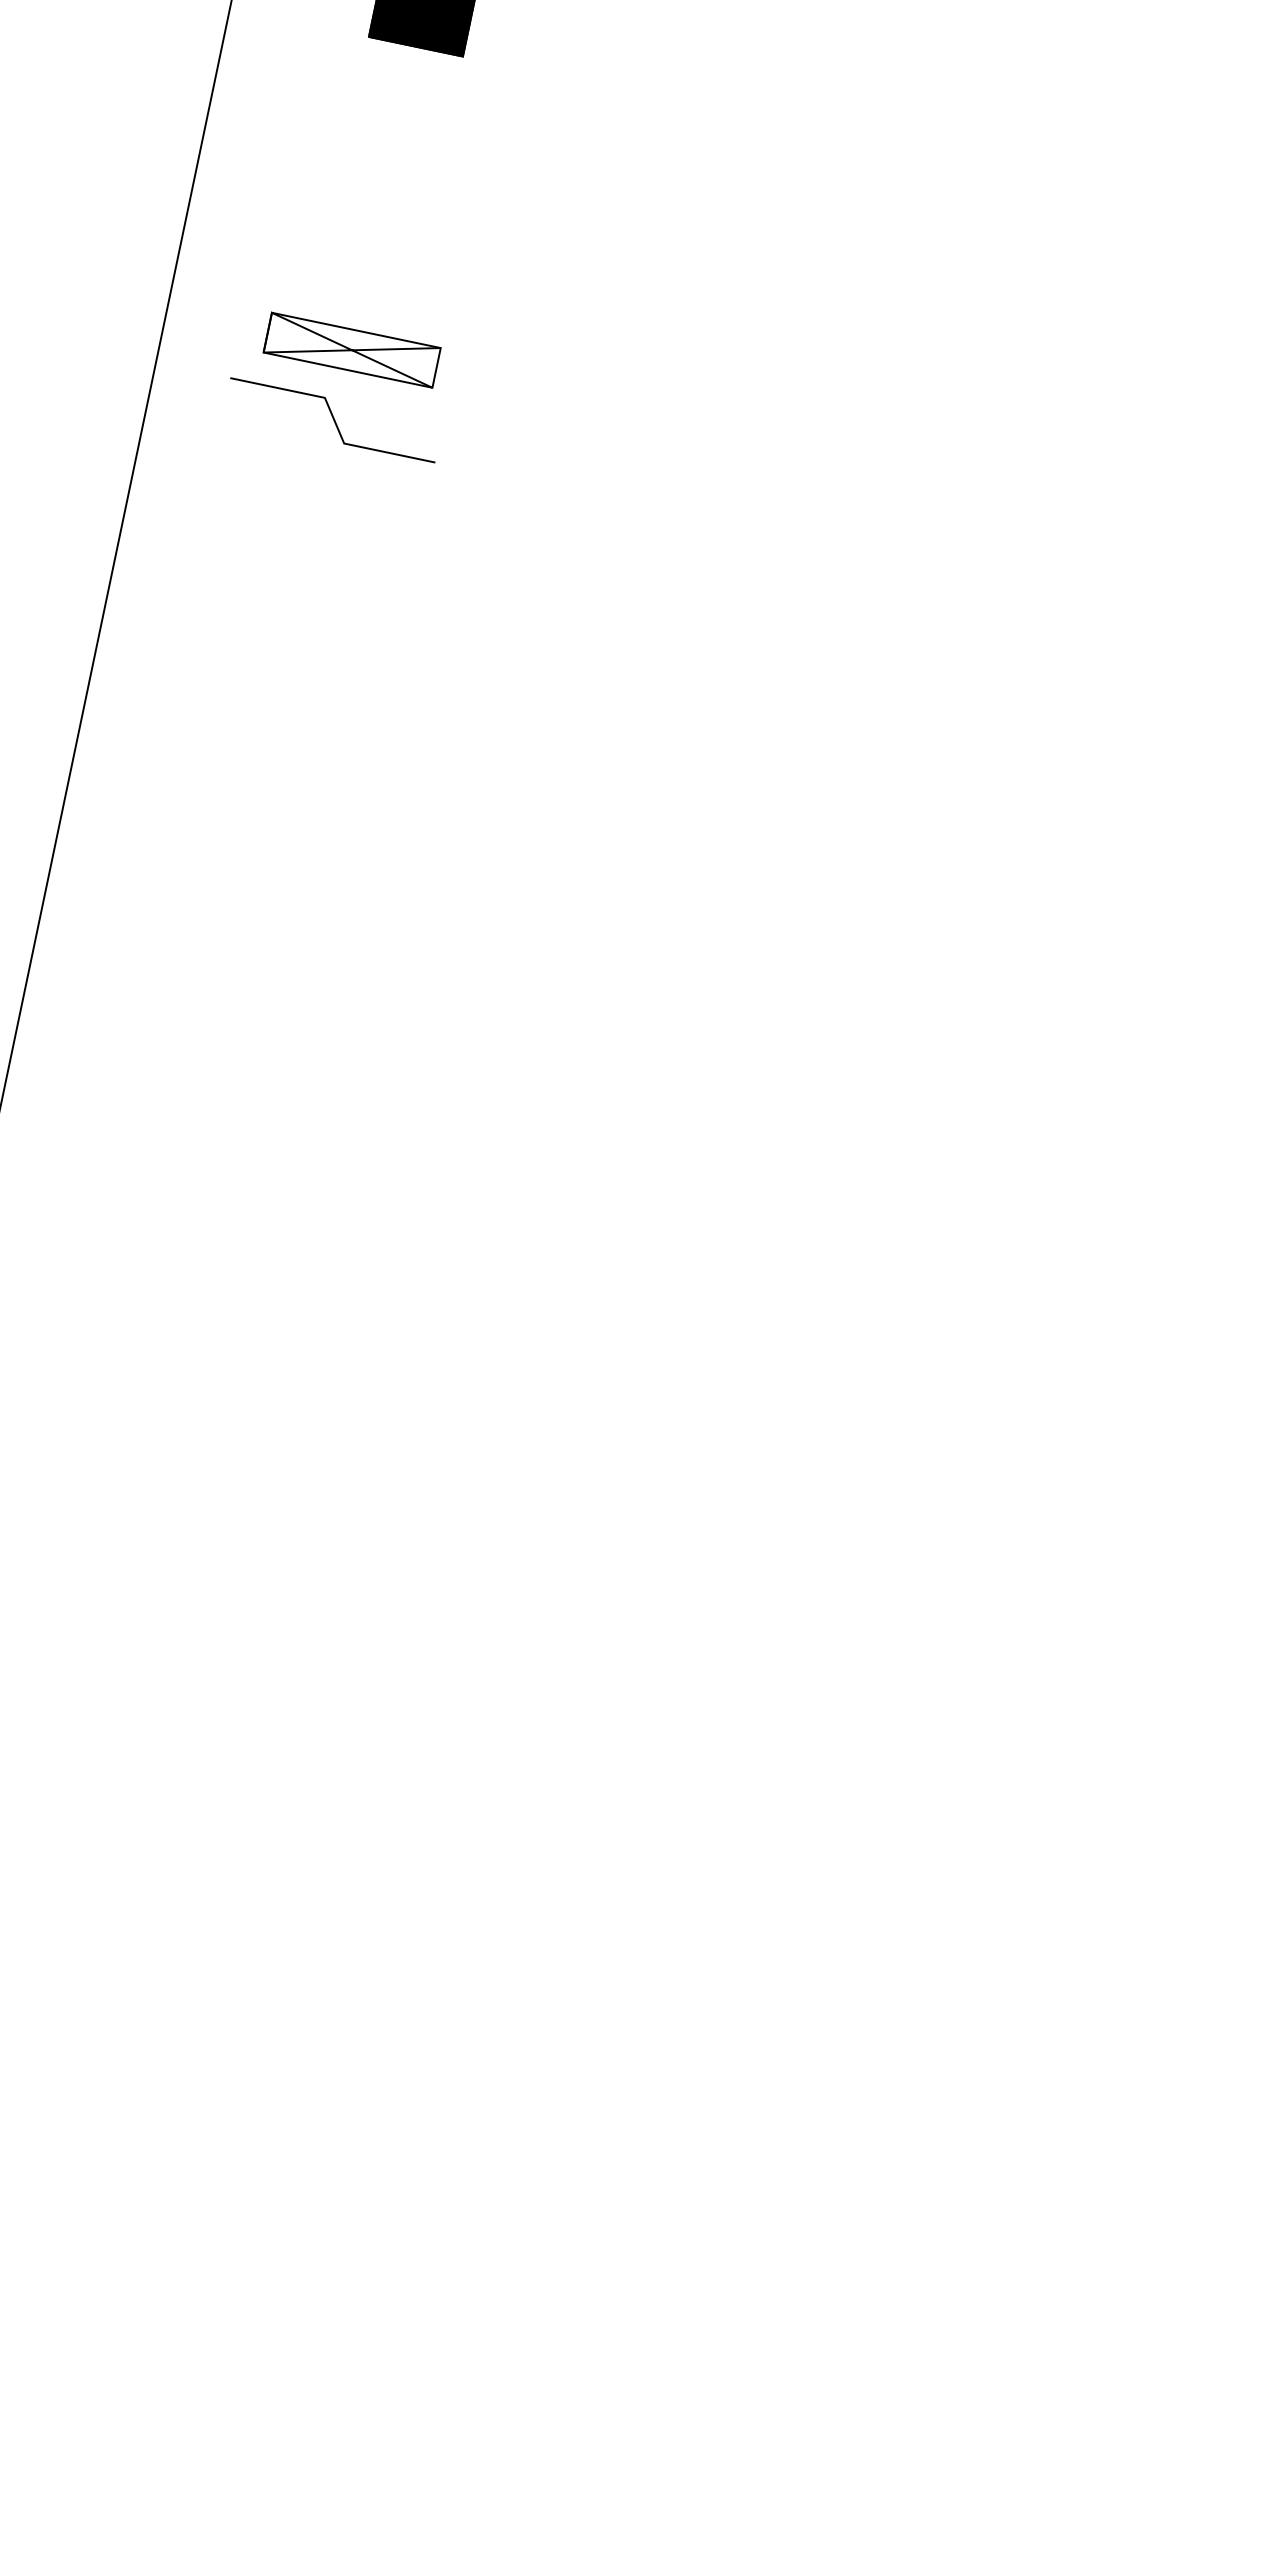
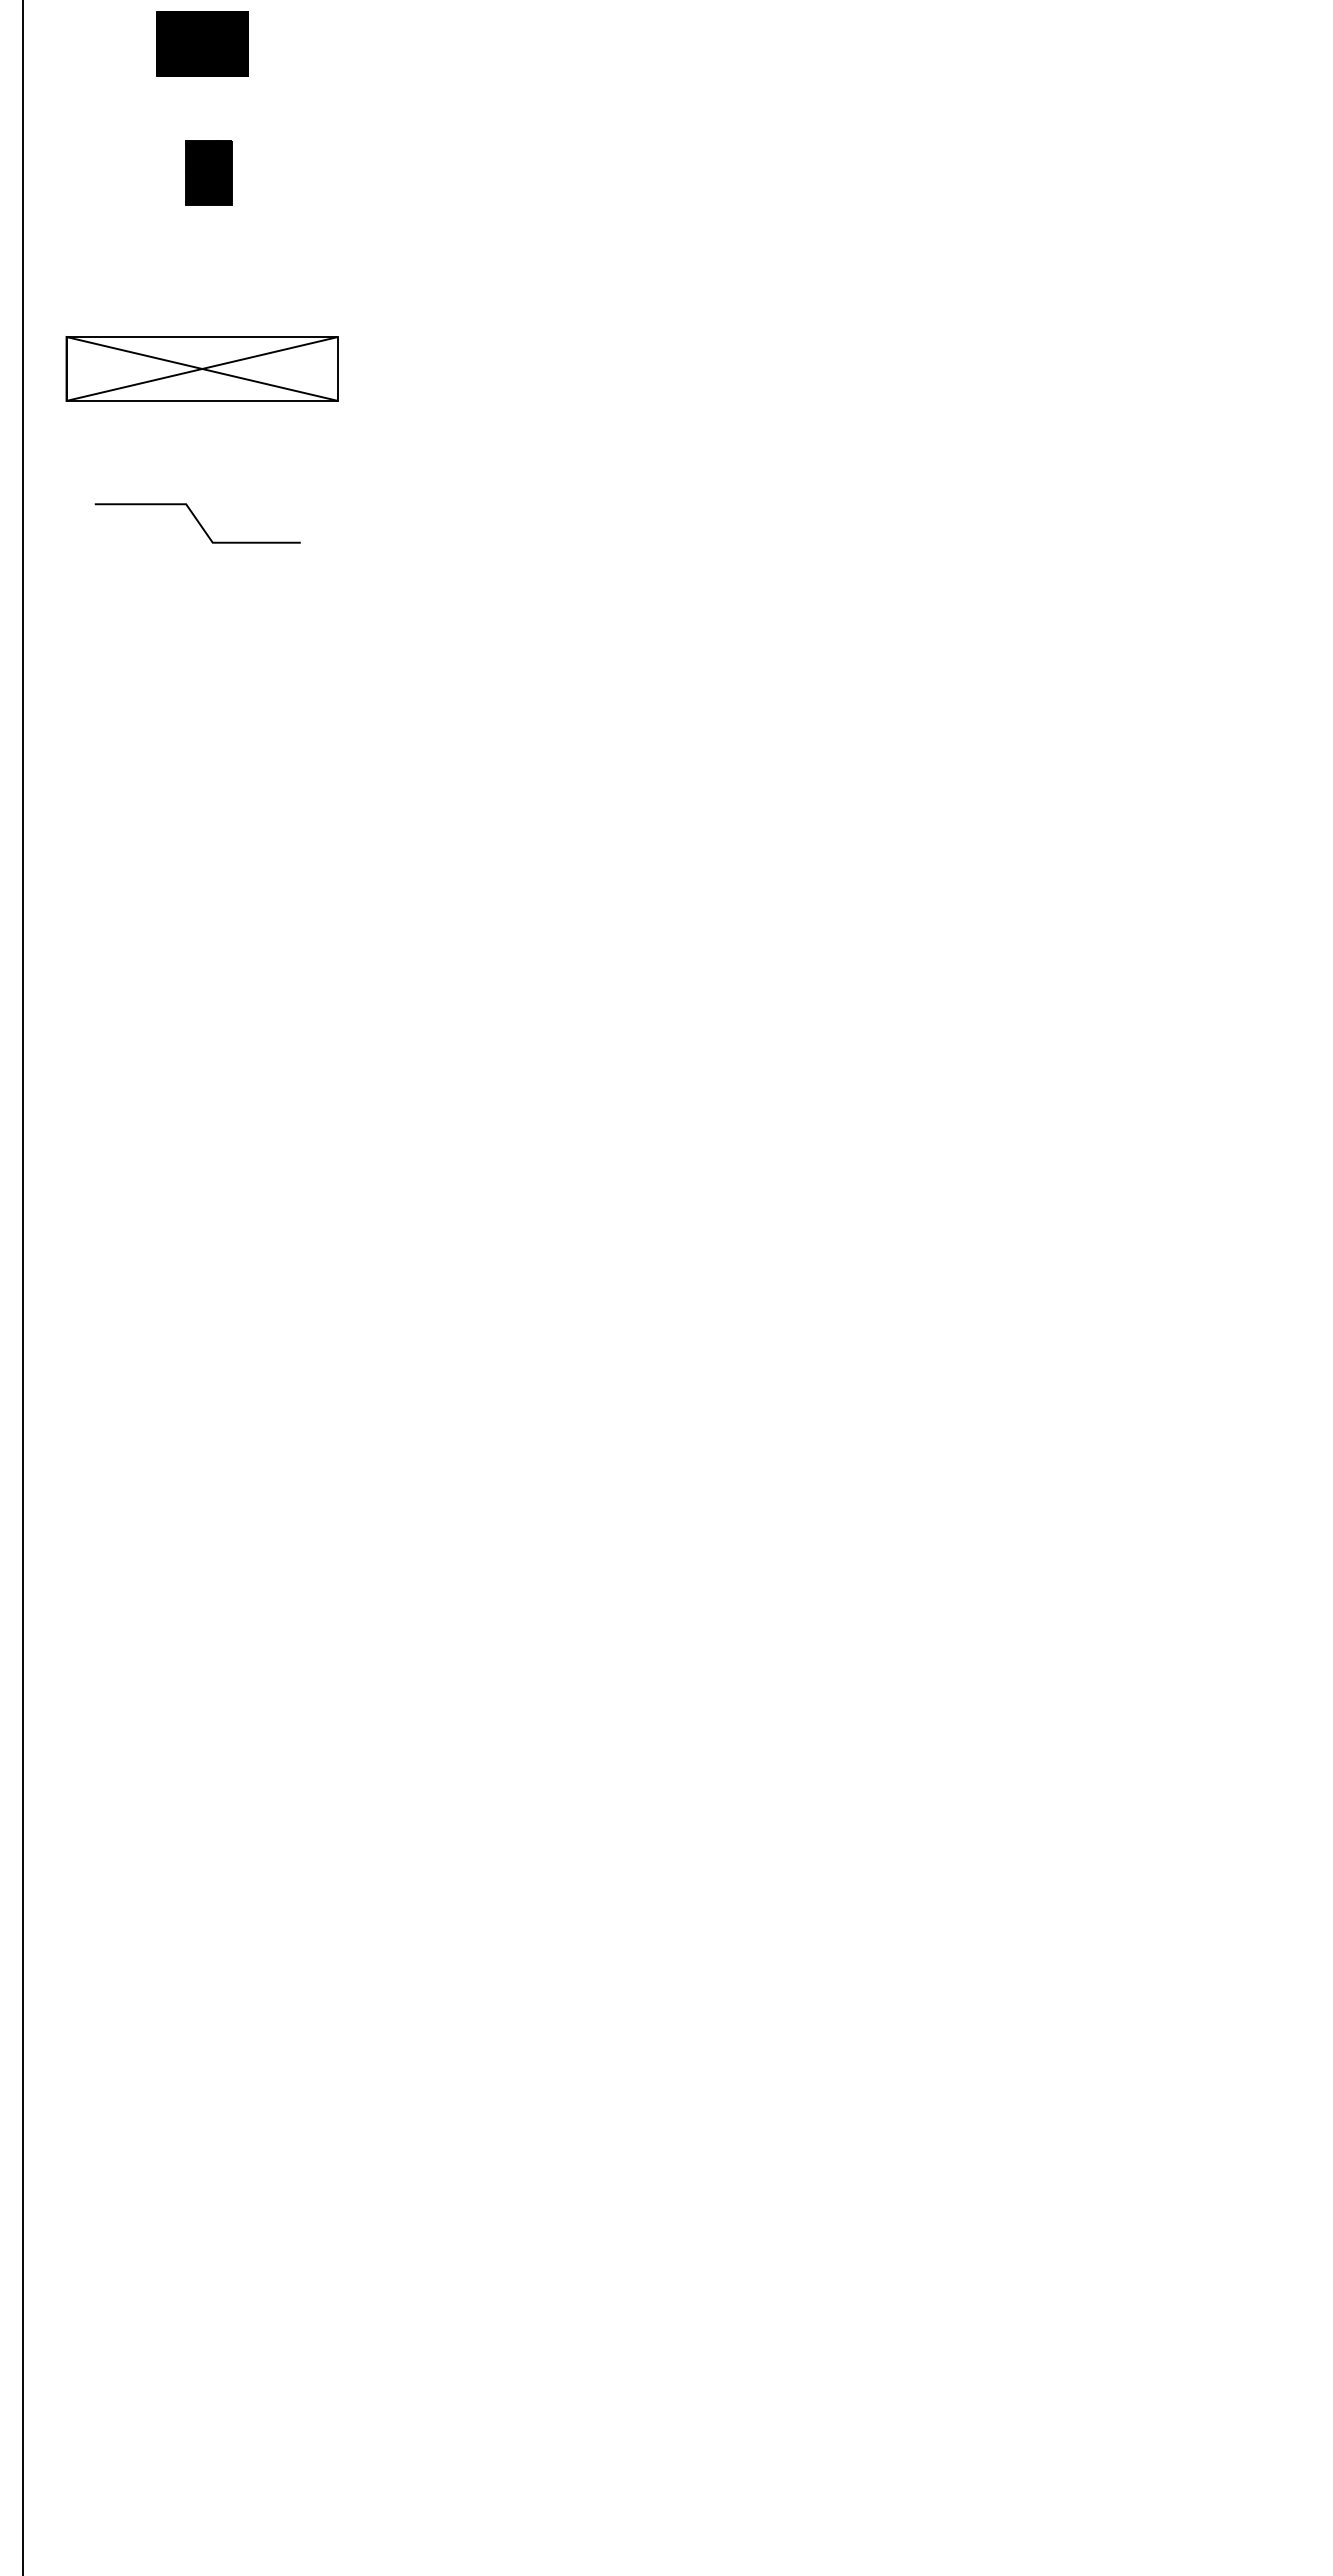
part: (401, 148) -> (208, 172), added
part: (351, 349) -> (201, 368), size x1.67
line: (332, 419) -> (197, 522), moved

